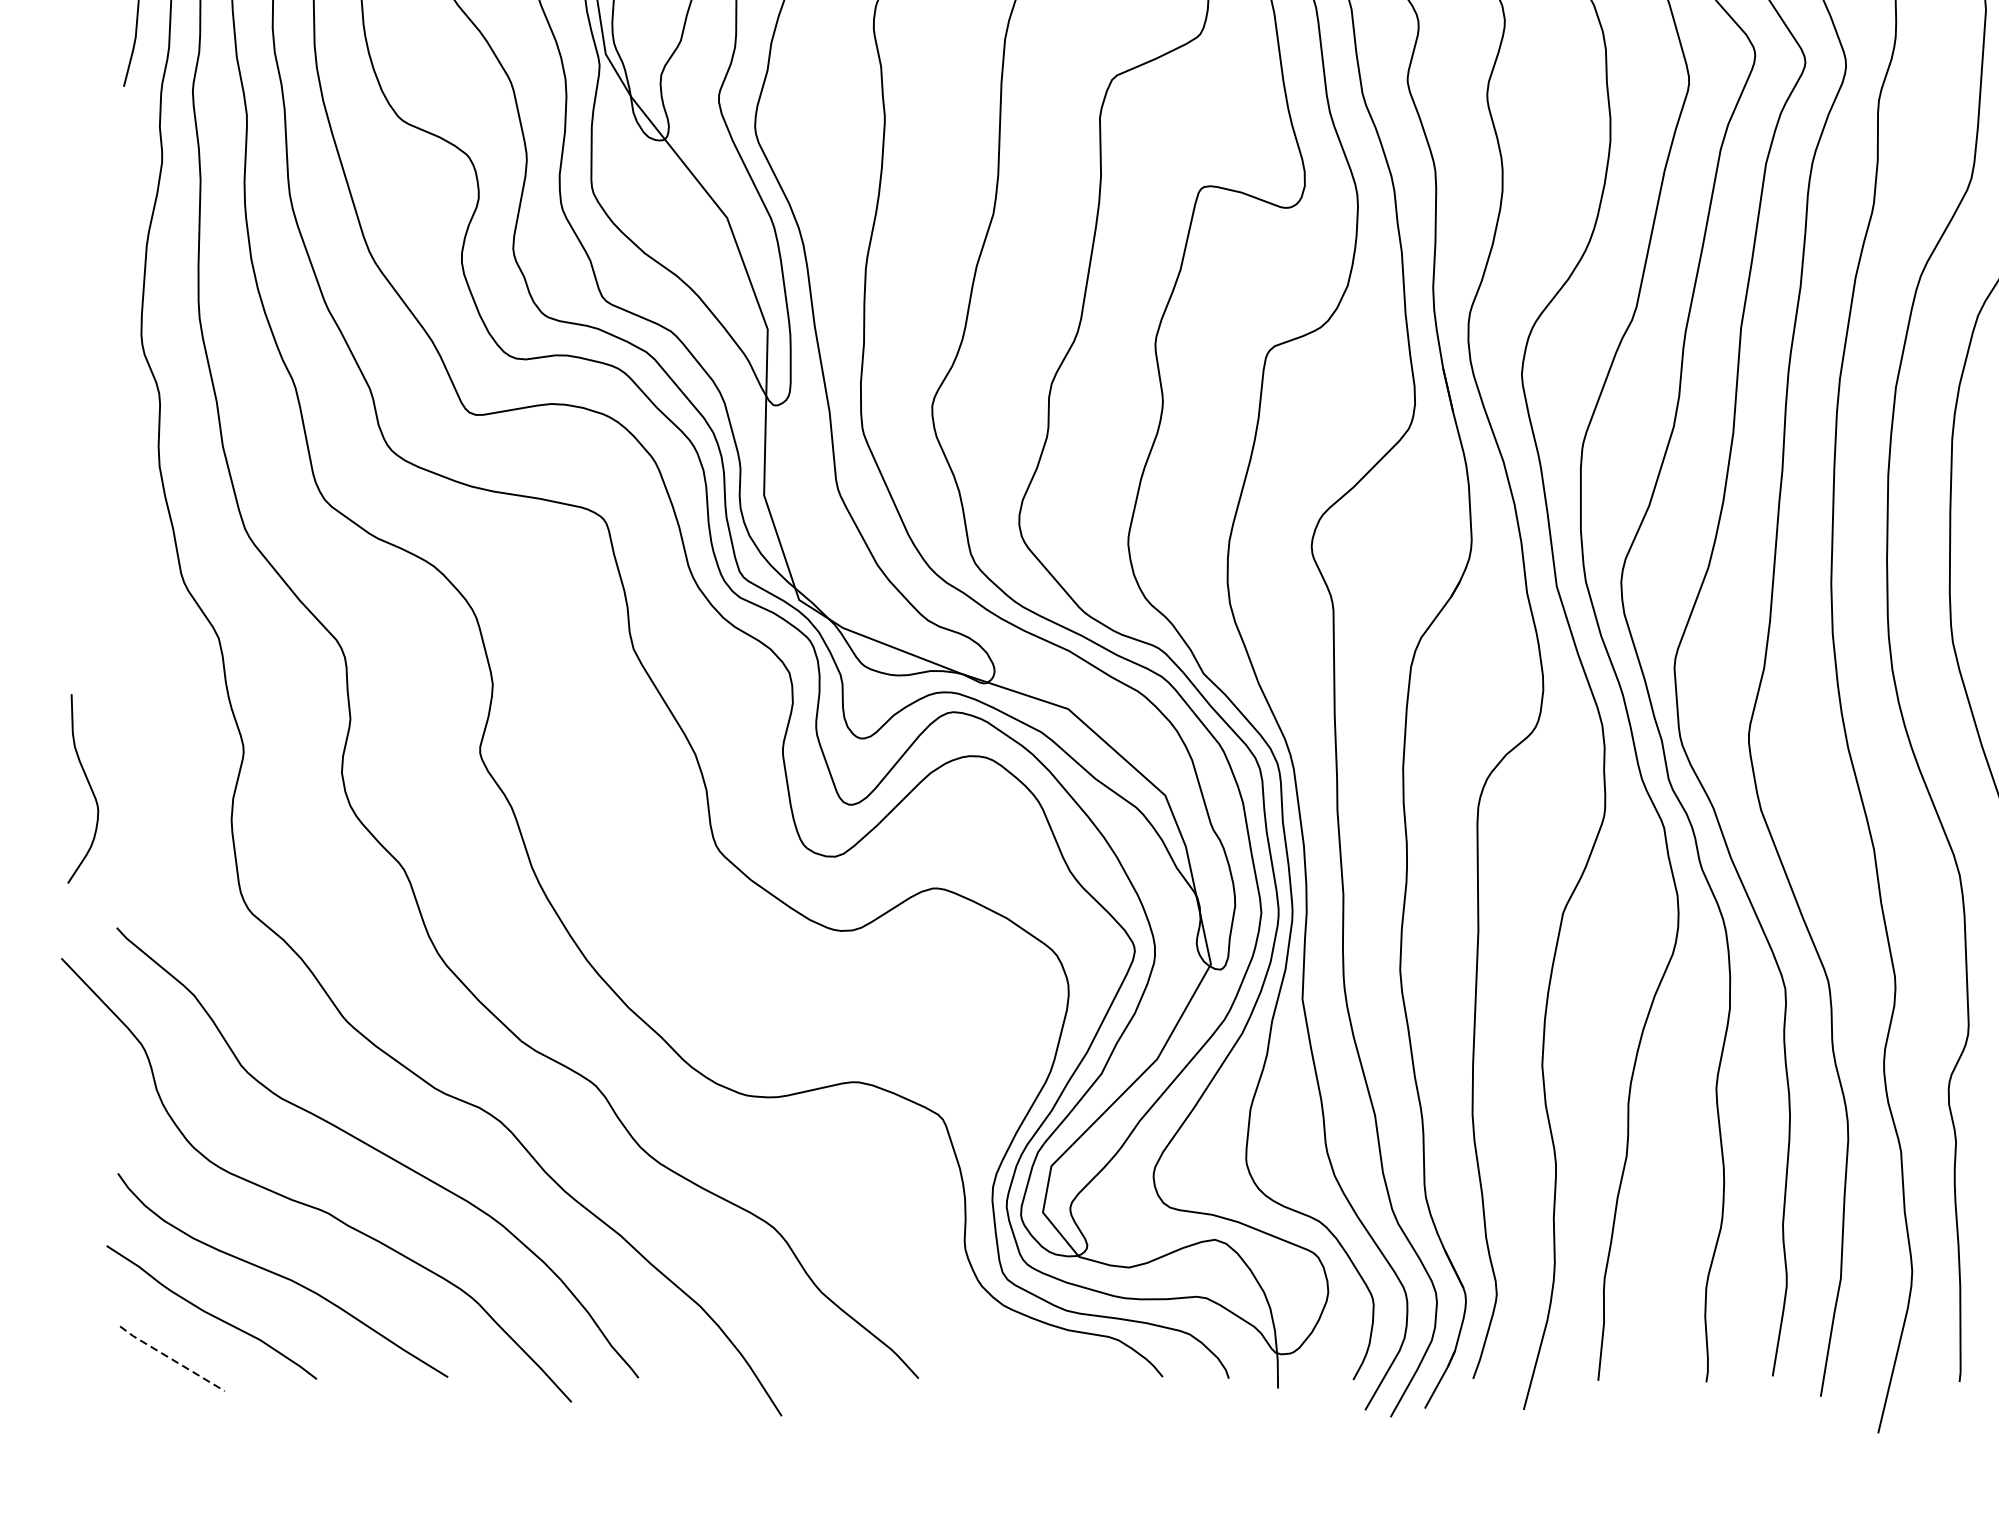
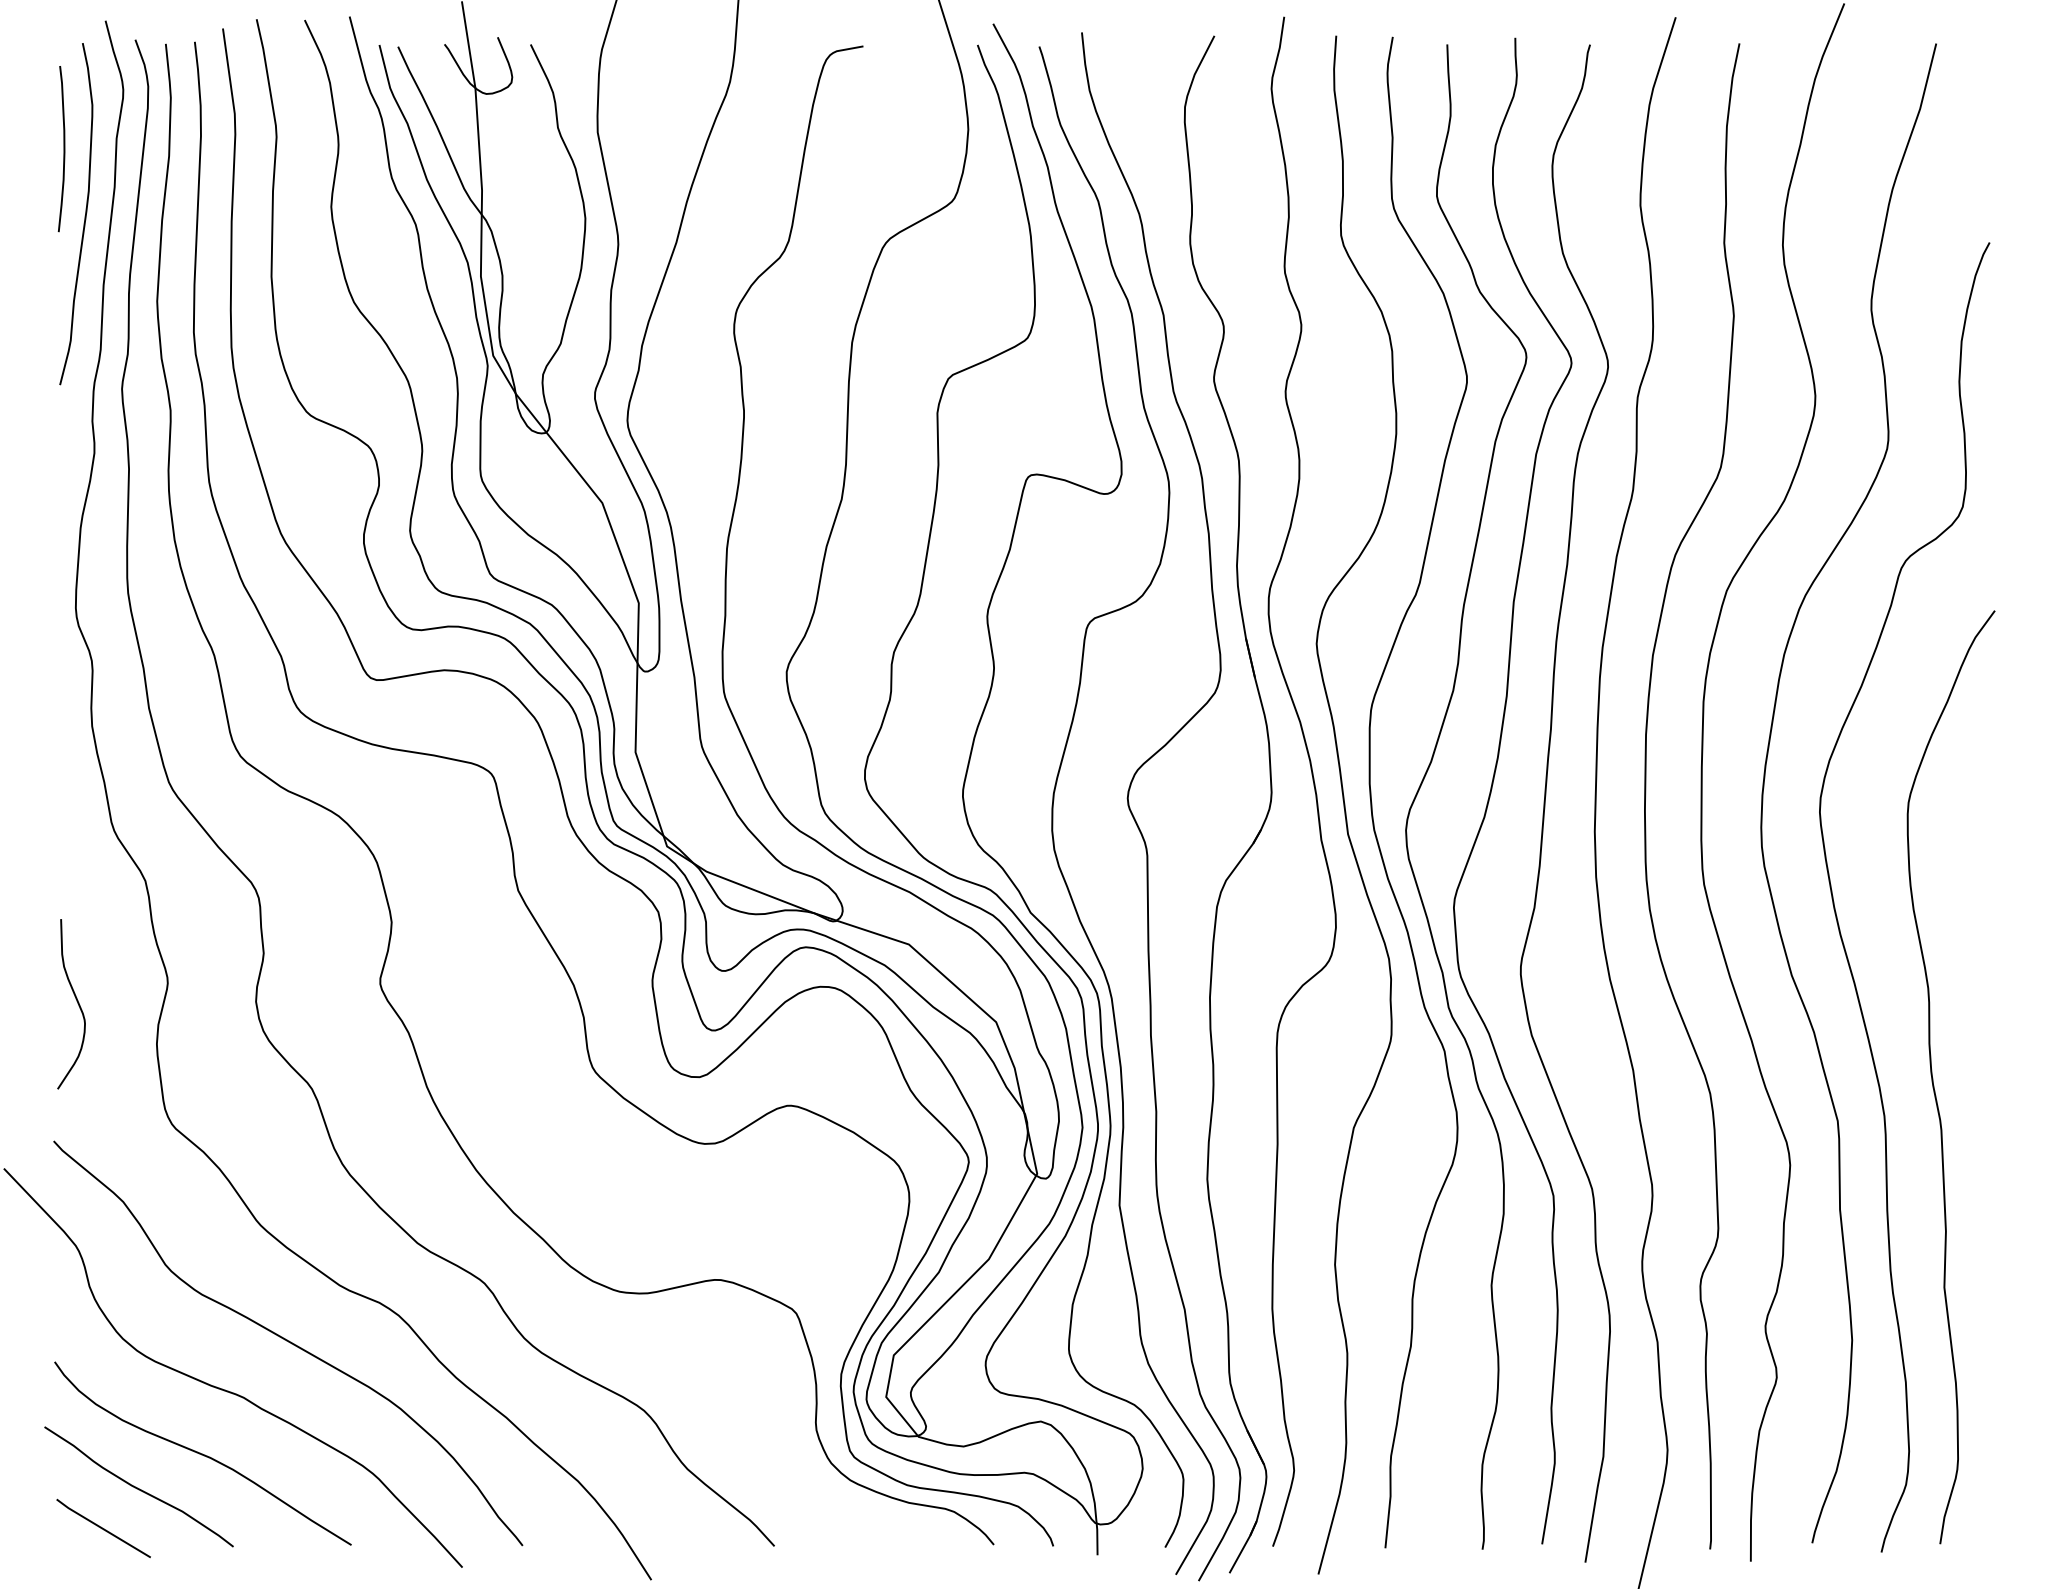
curve: (88, 785) -> (76, 1001), moved
line: (171, 1358) -> (102, 1528), dashed -> solid

